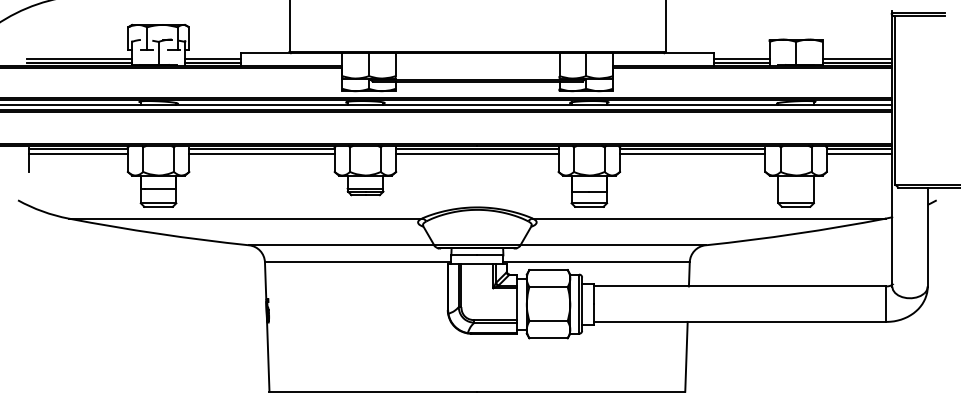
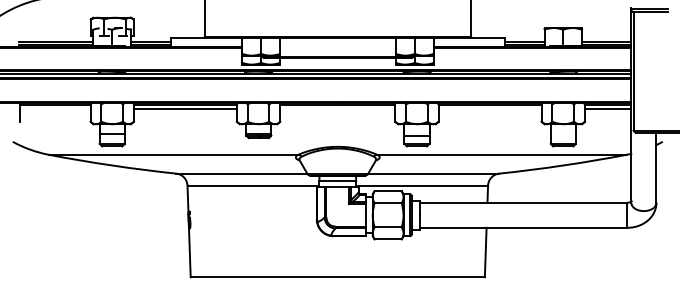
line: (78, 153) -> (55, 108), removed
line: (476, 153) -> (337, 108), removed
line: (691, 153) -> (489, 108), removed

